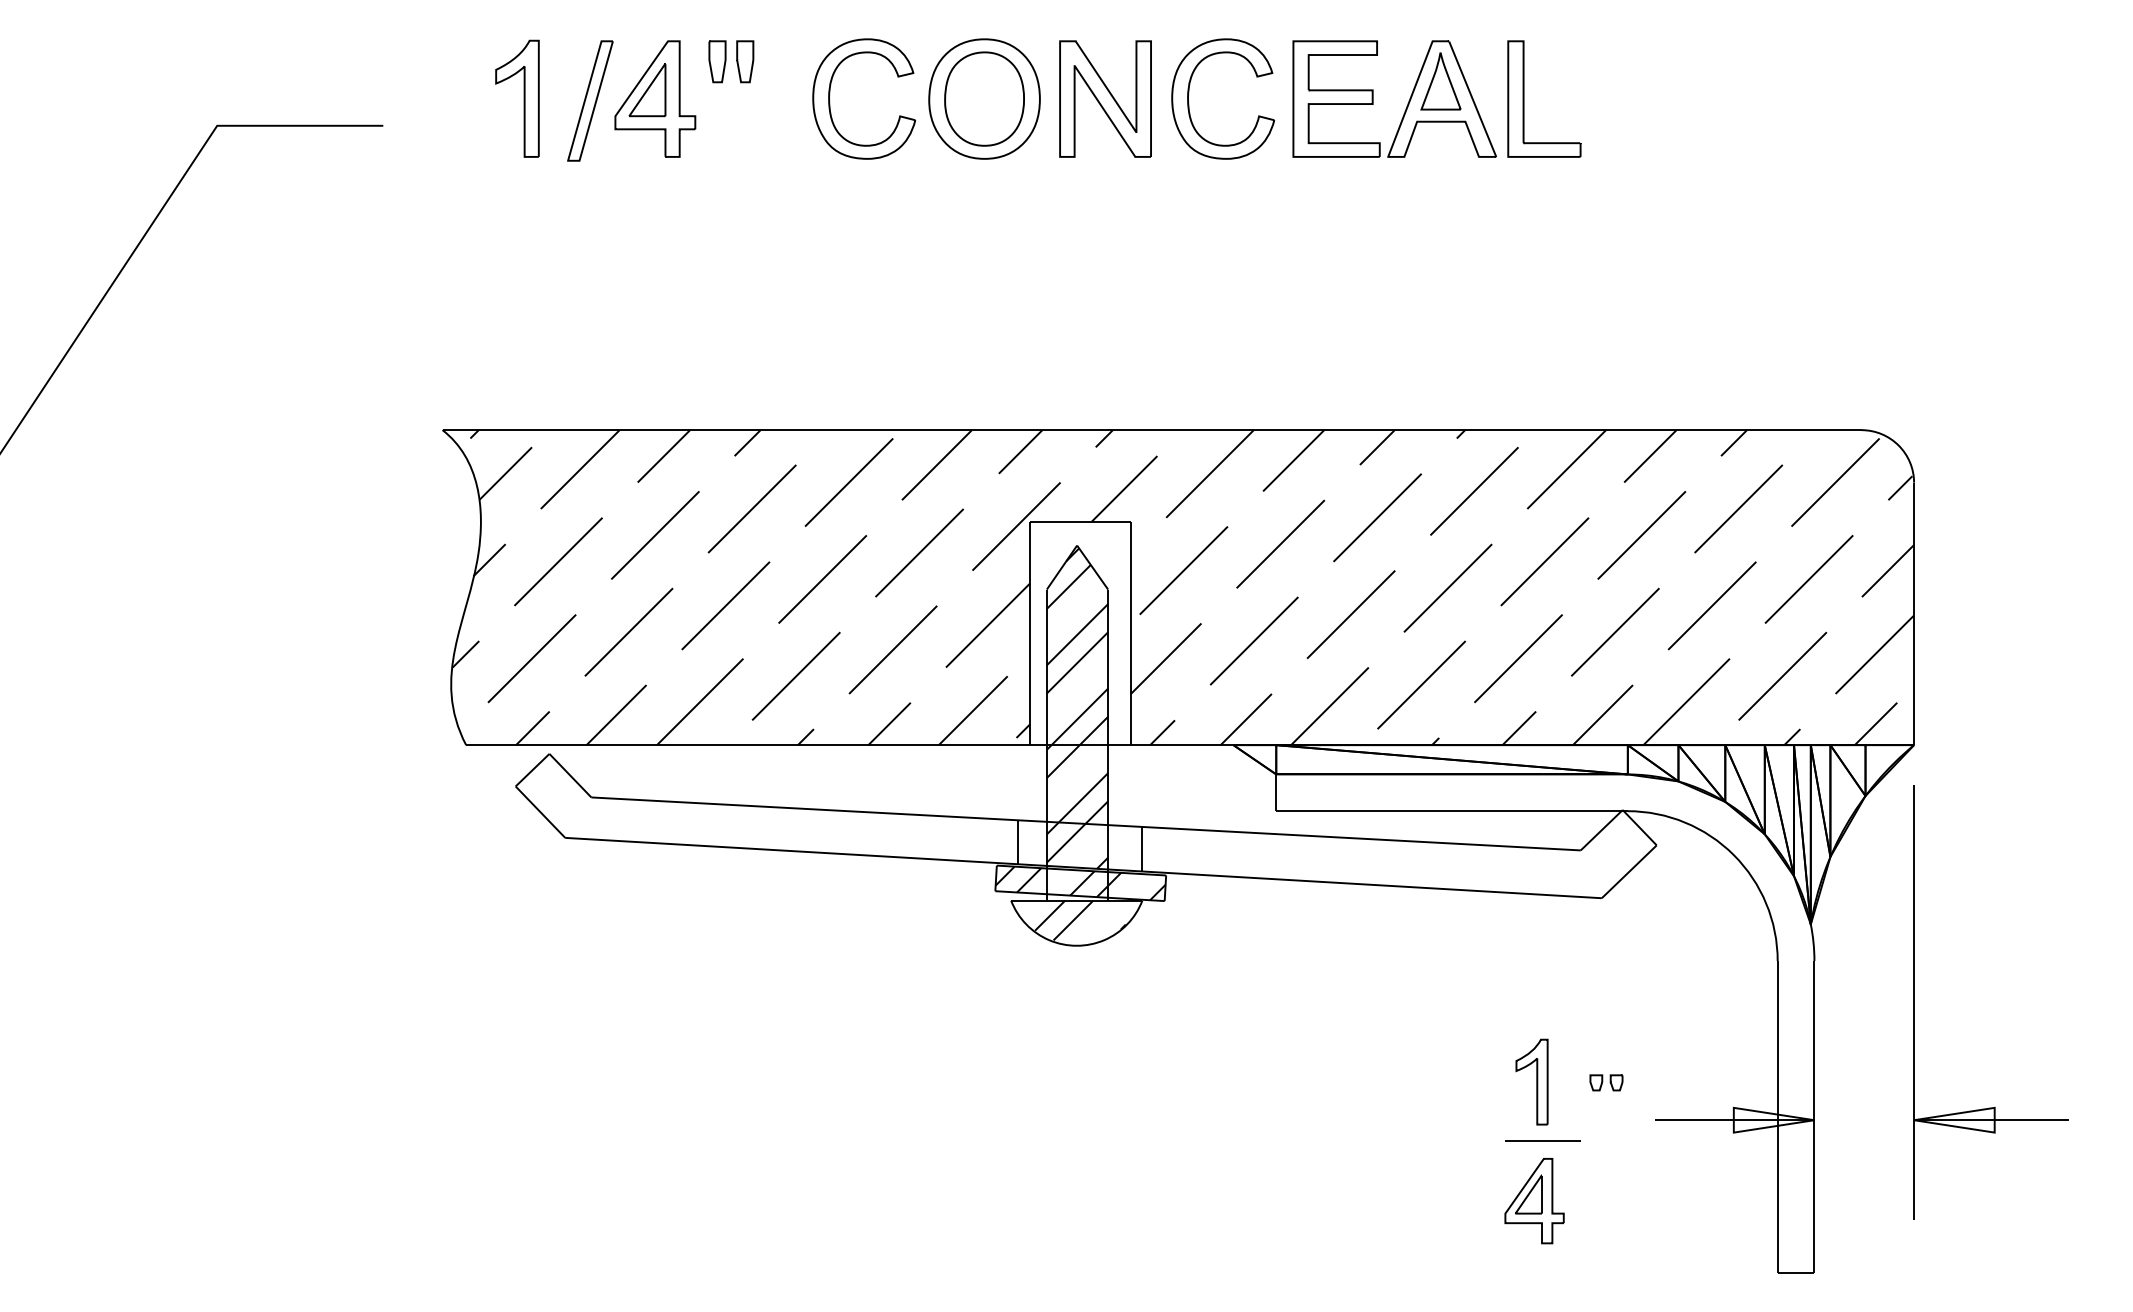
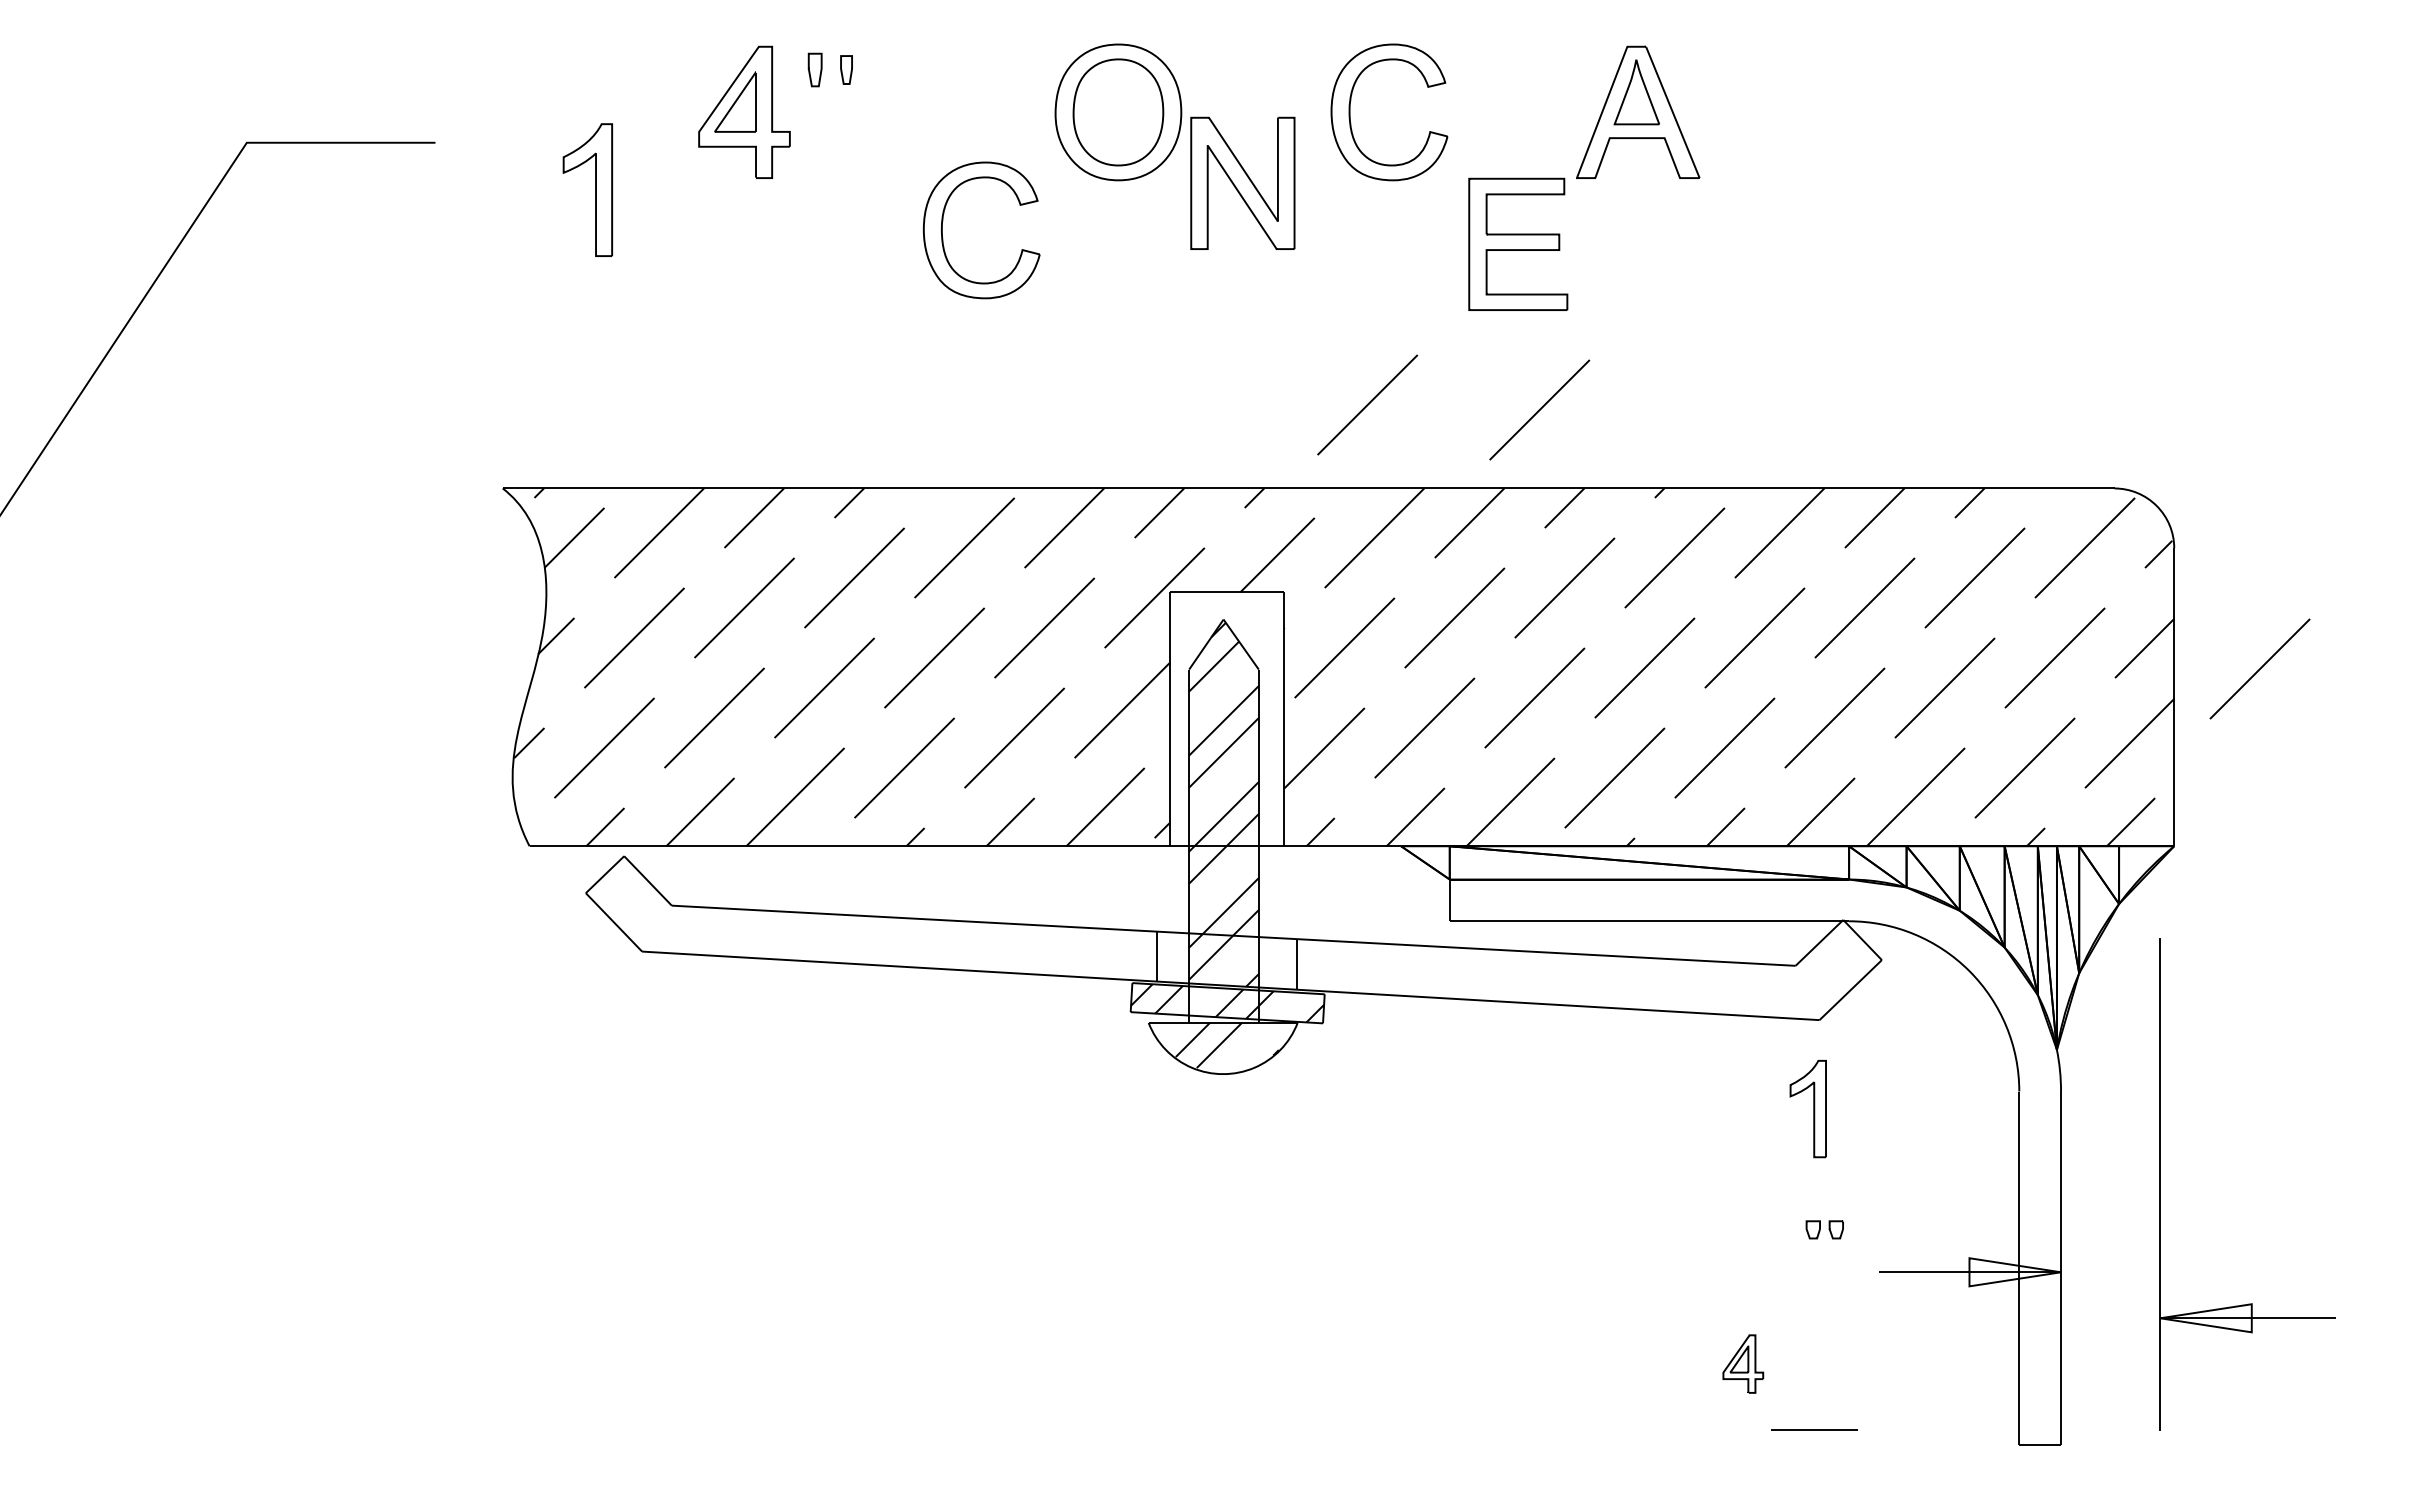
part: (717, 61) -> (815, 69), size x0.7
part: (745, 61) -> (846, 69), size x0.6
part: (524, 98) -> (595, 189), moved
part: (1105, 98) -> (1242, 182), moved
part: (1336, 98) -> (1518, 243), moved
part: (1524, 98) -> (1731, 111), removed
part: (590, 100) -> (670, 114), removed
part: (830, 106) -> (943, 238), moved
line: (1203, 356) -> (1367, 404), added
line: (1355, 360) -> (1539, 409), added
line: (1989, 588) -> (2259, 668), added
part: (1914, 1002) -> (2160, 1184), moved
part: (1531, 1082) -> (1807, 1109), moved
line: (1542, 1140) -> (1814, 1429), moved
part: (1534, 1200) -> (1743, 1363), size x0.6

